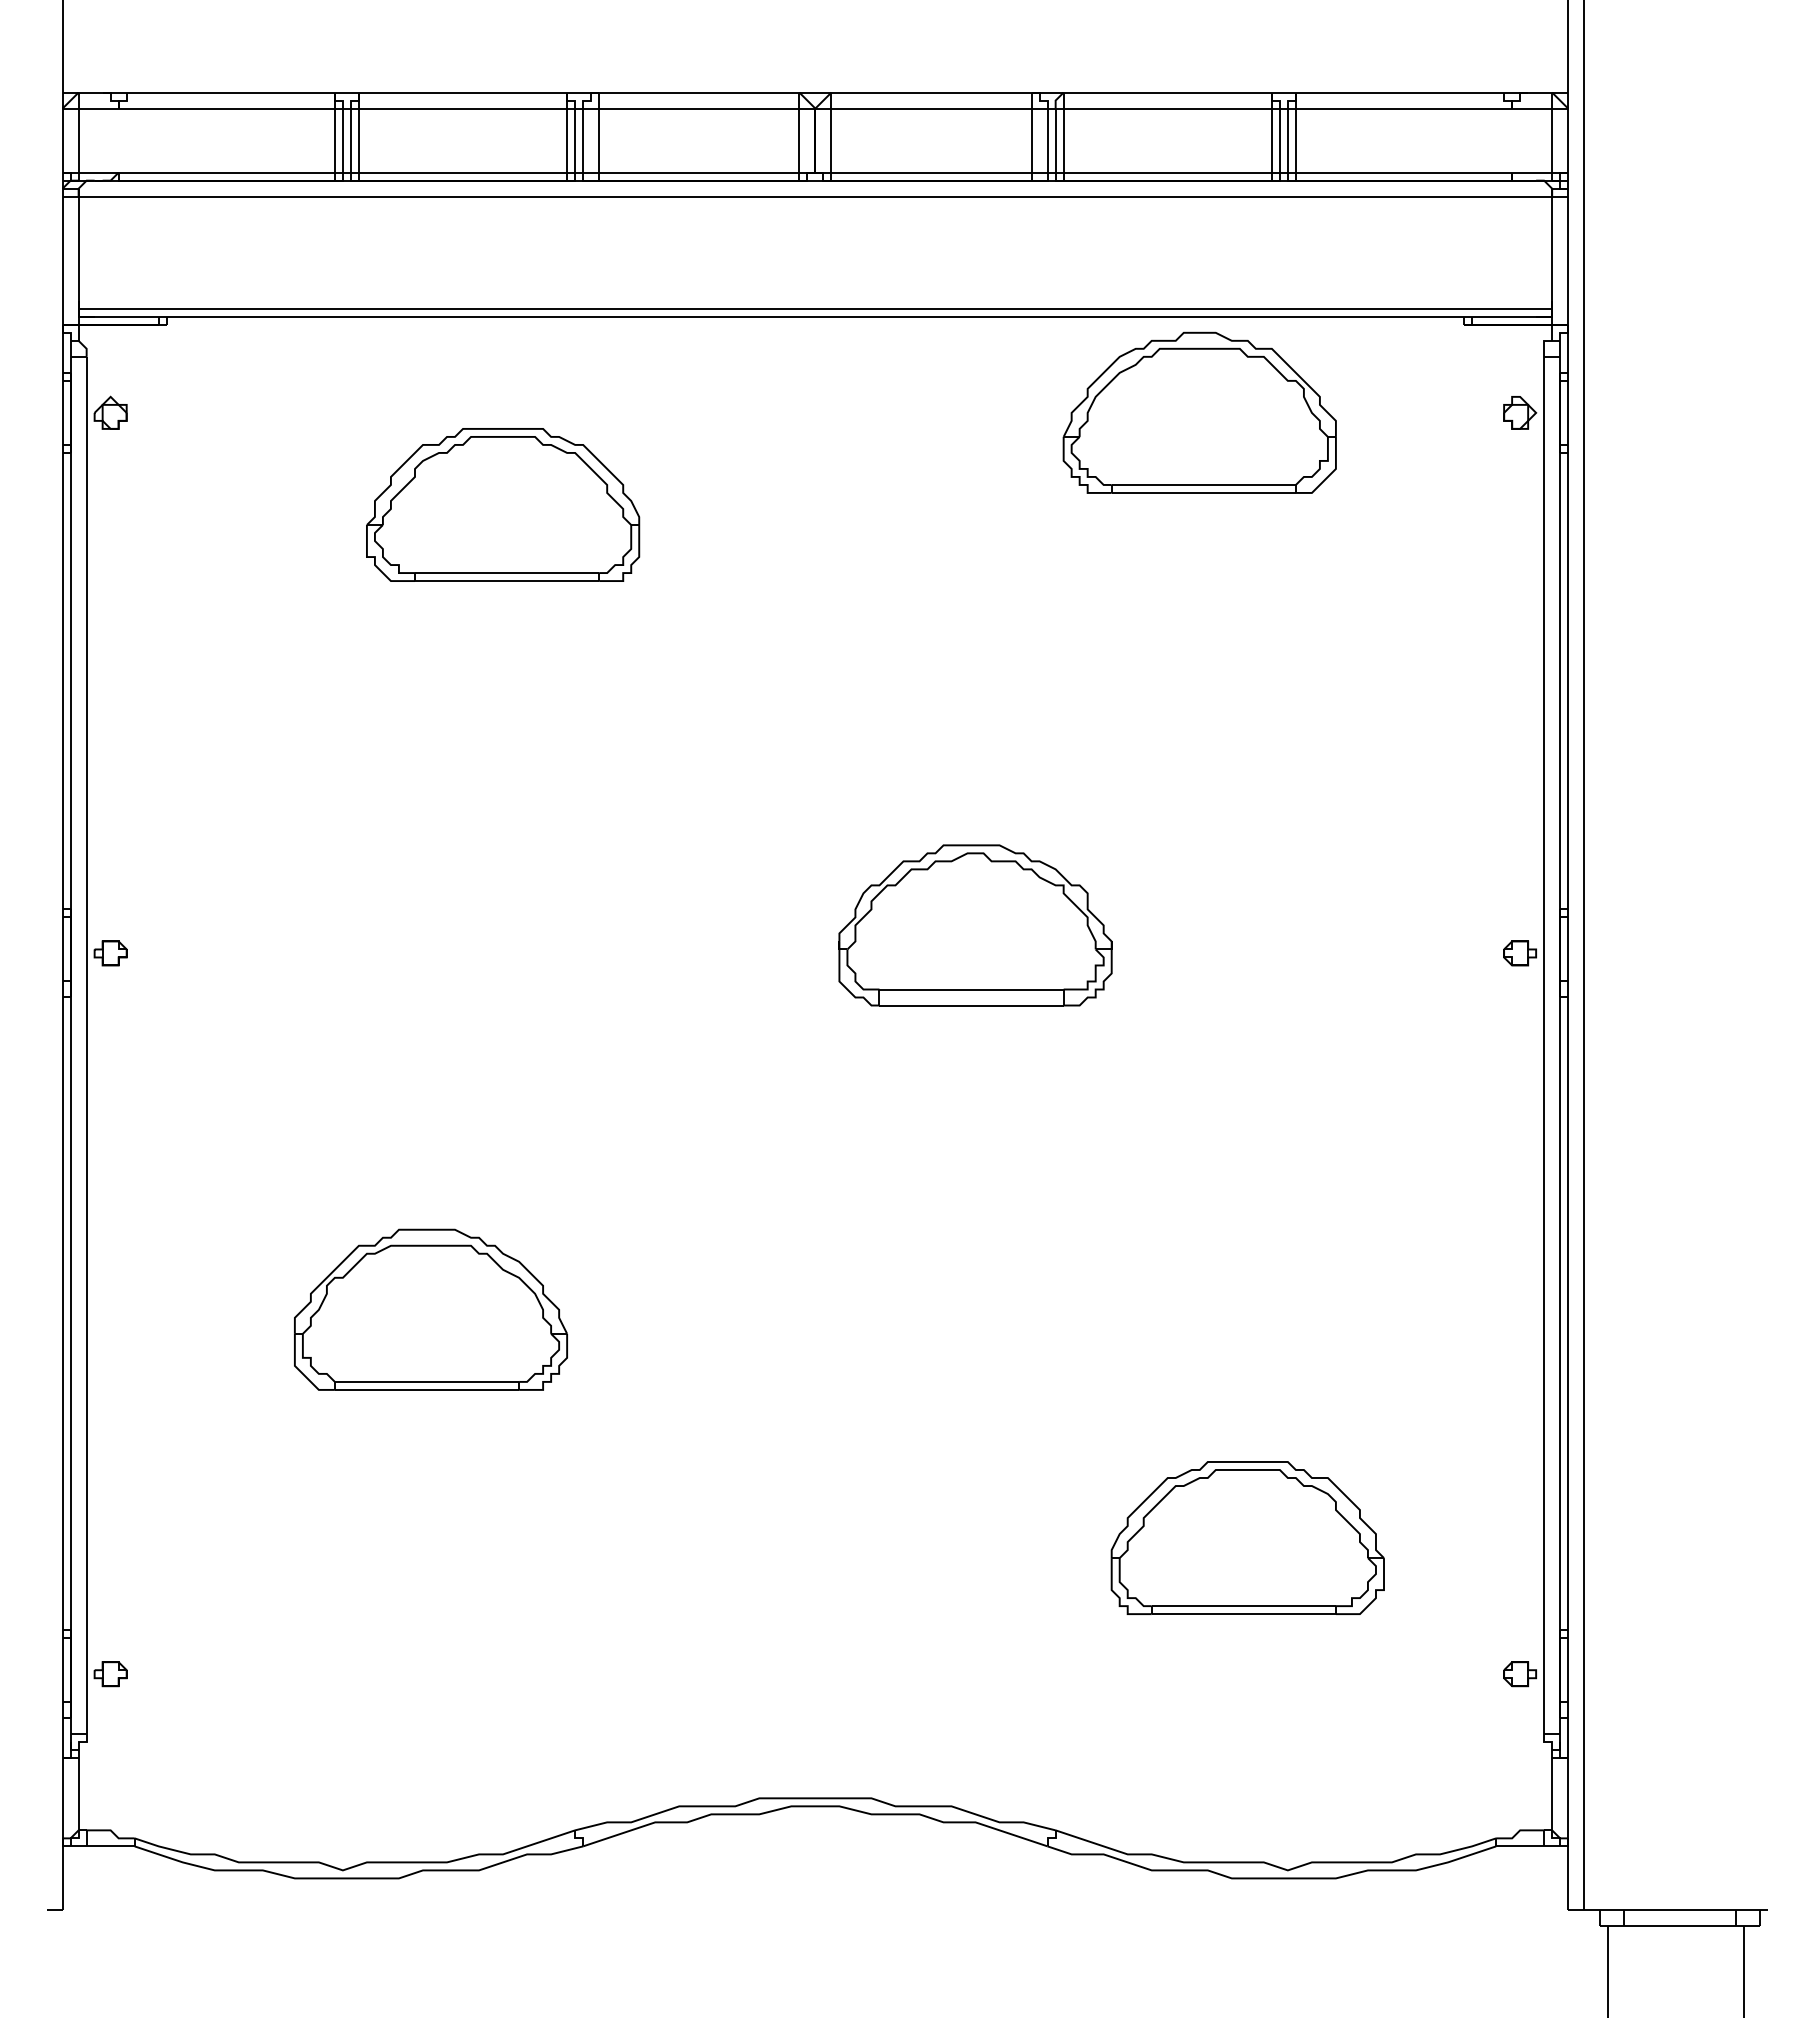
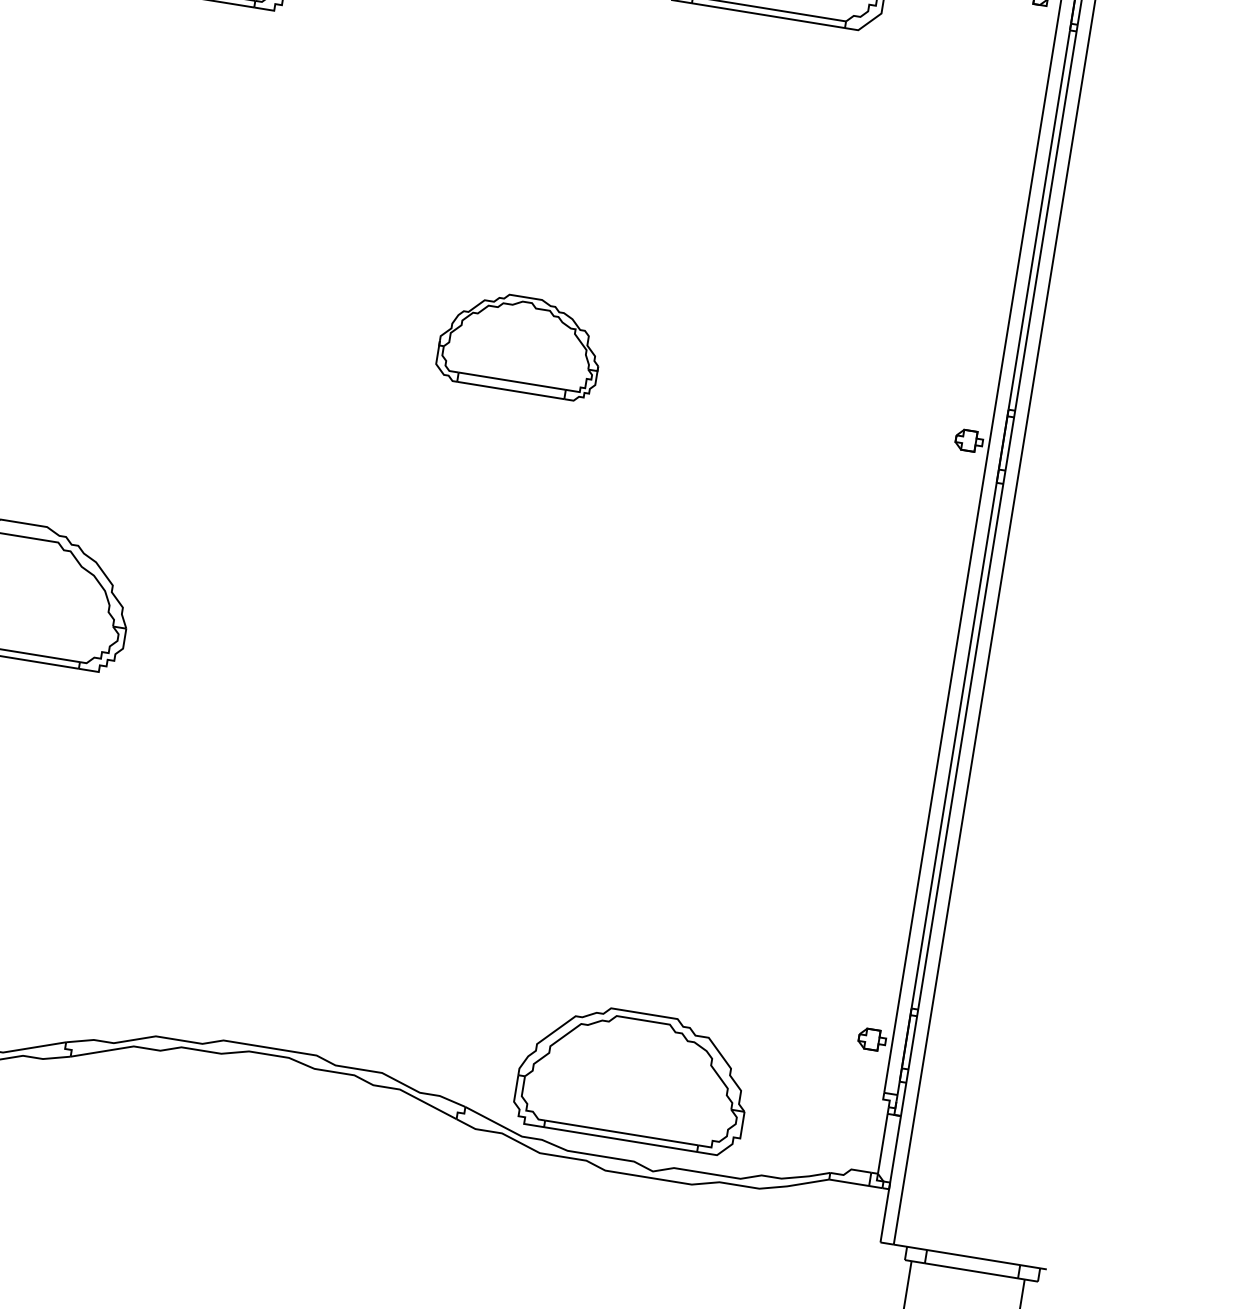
part: (975, 925) -> (520, 344), size x0.7
part: (1247, 1537) -> (633, 1076), moved

